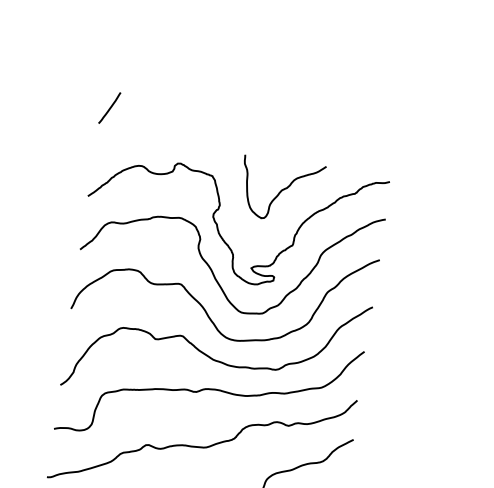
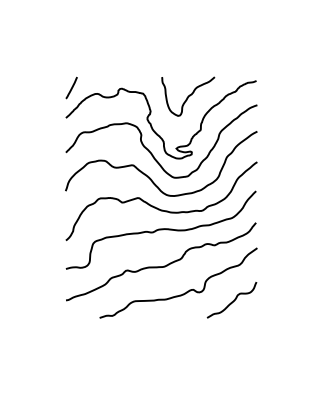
line: (109, 107) -> (71, 87), moved

